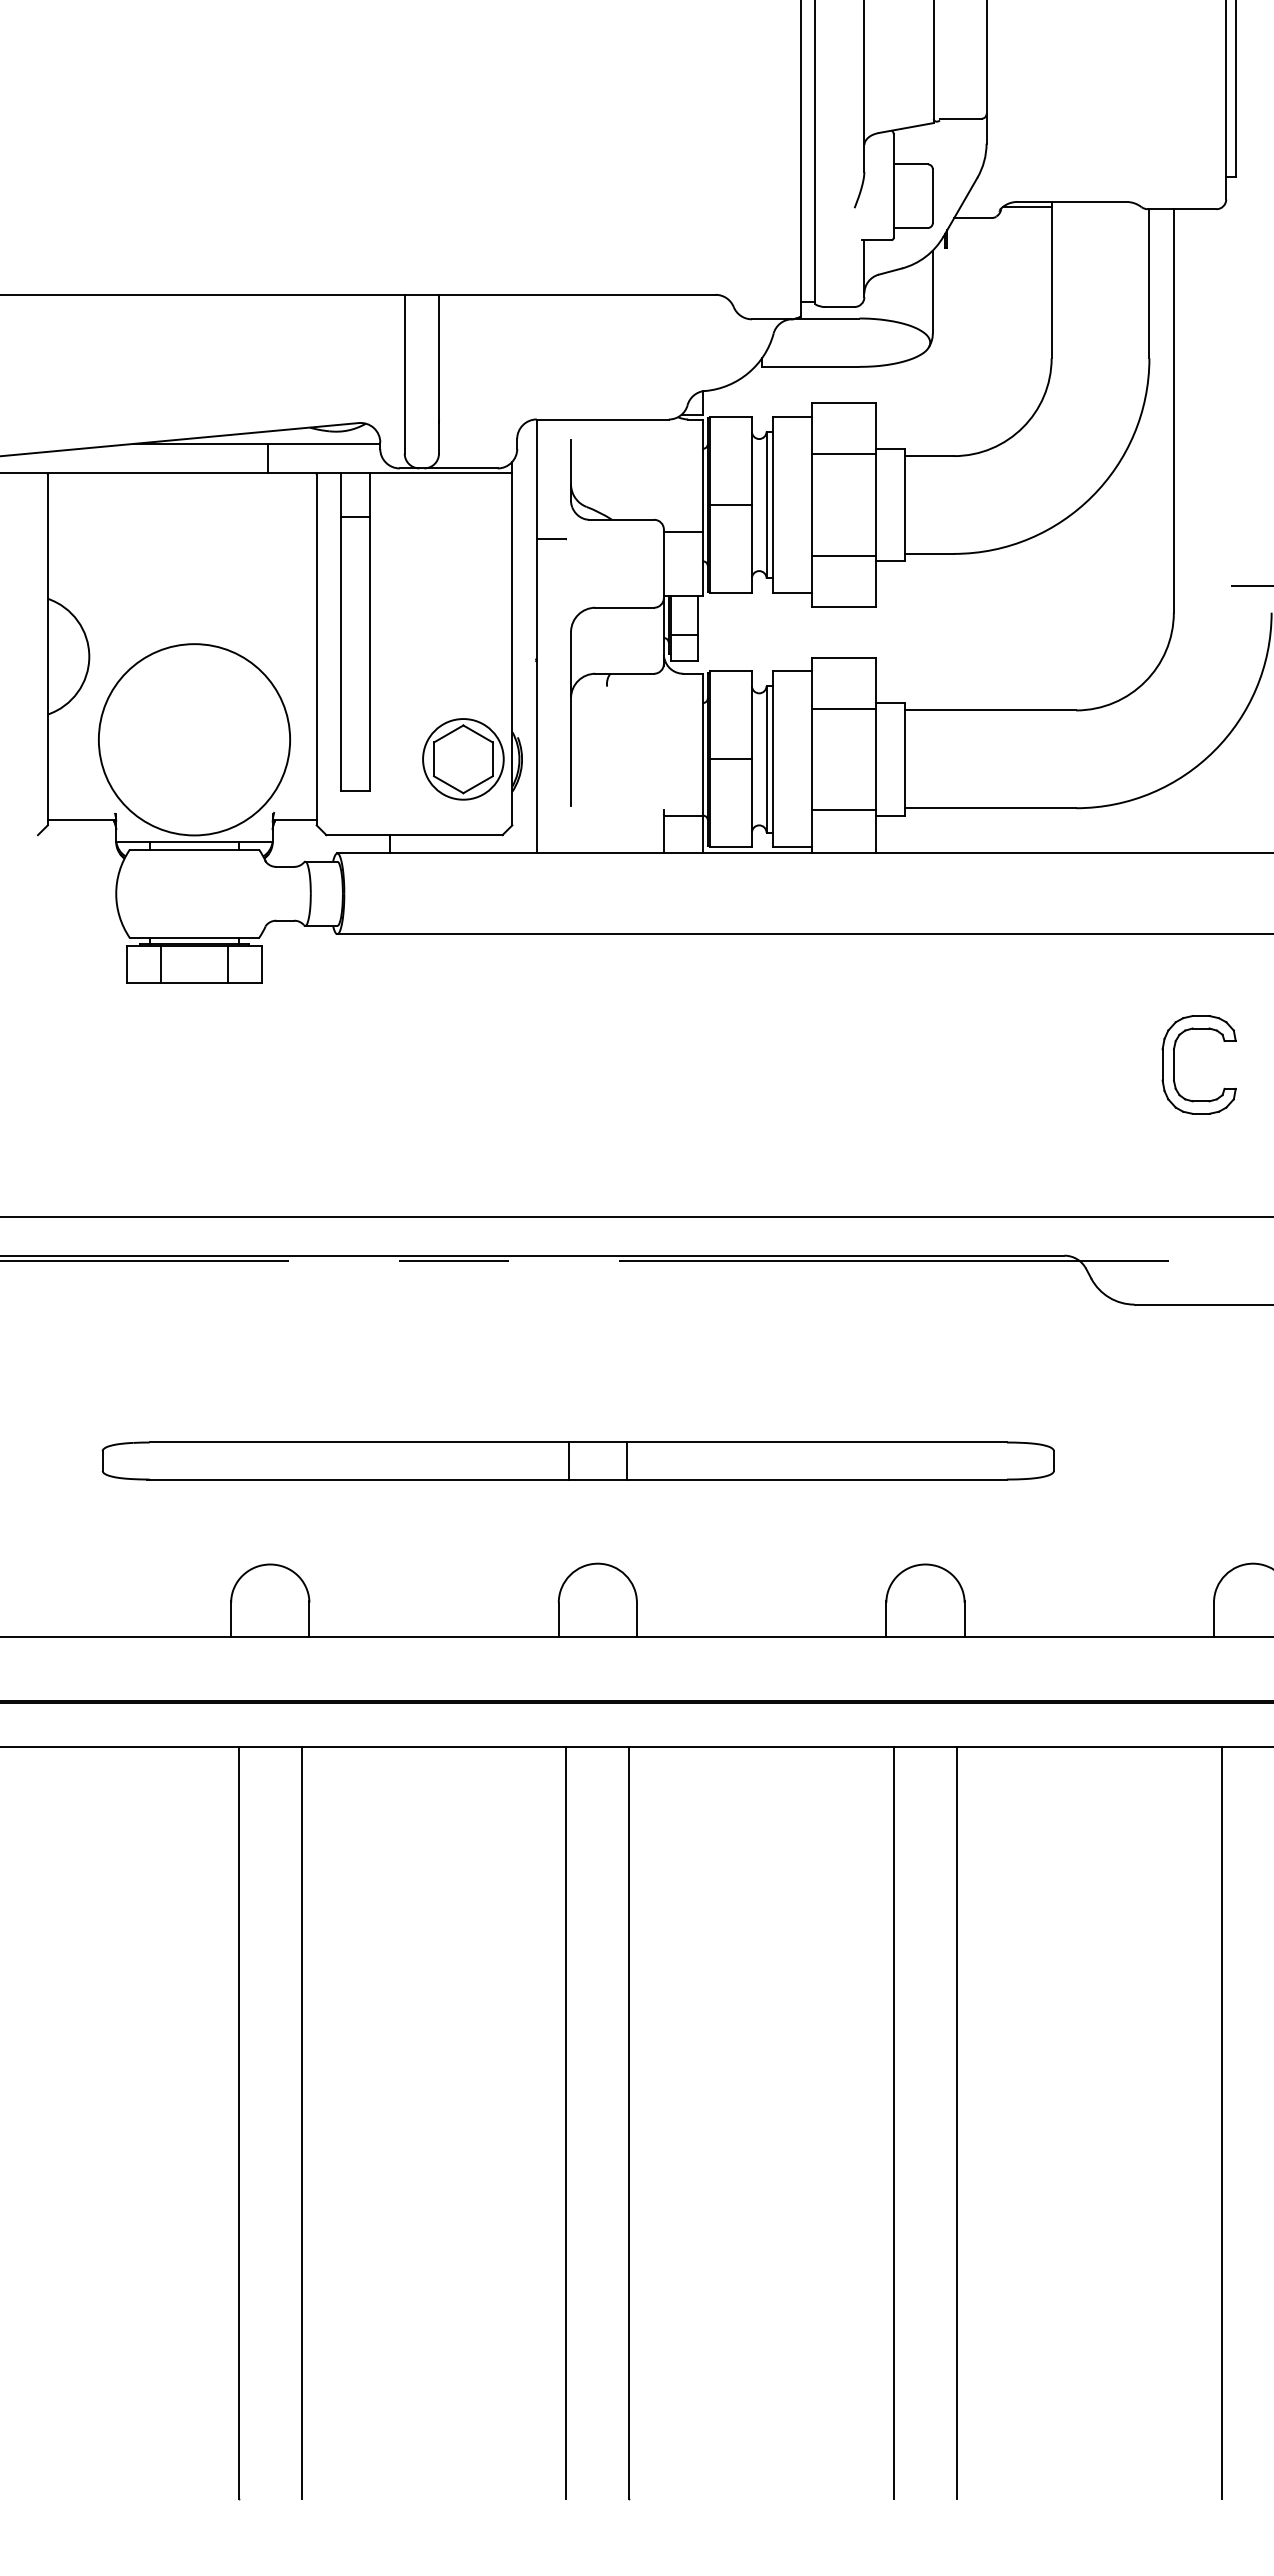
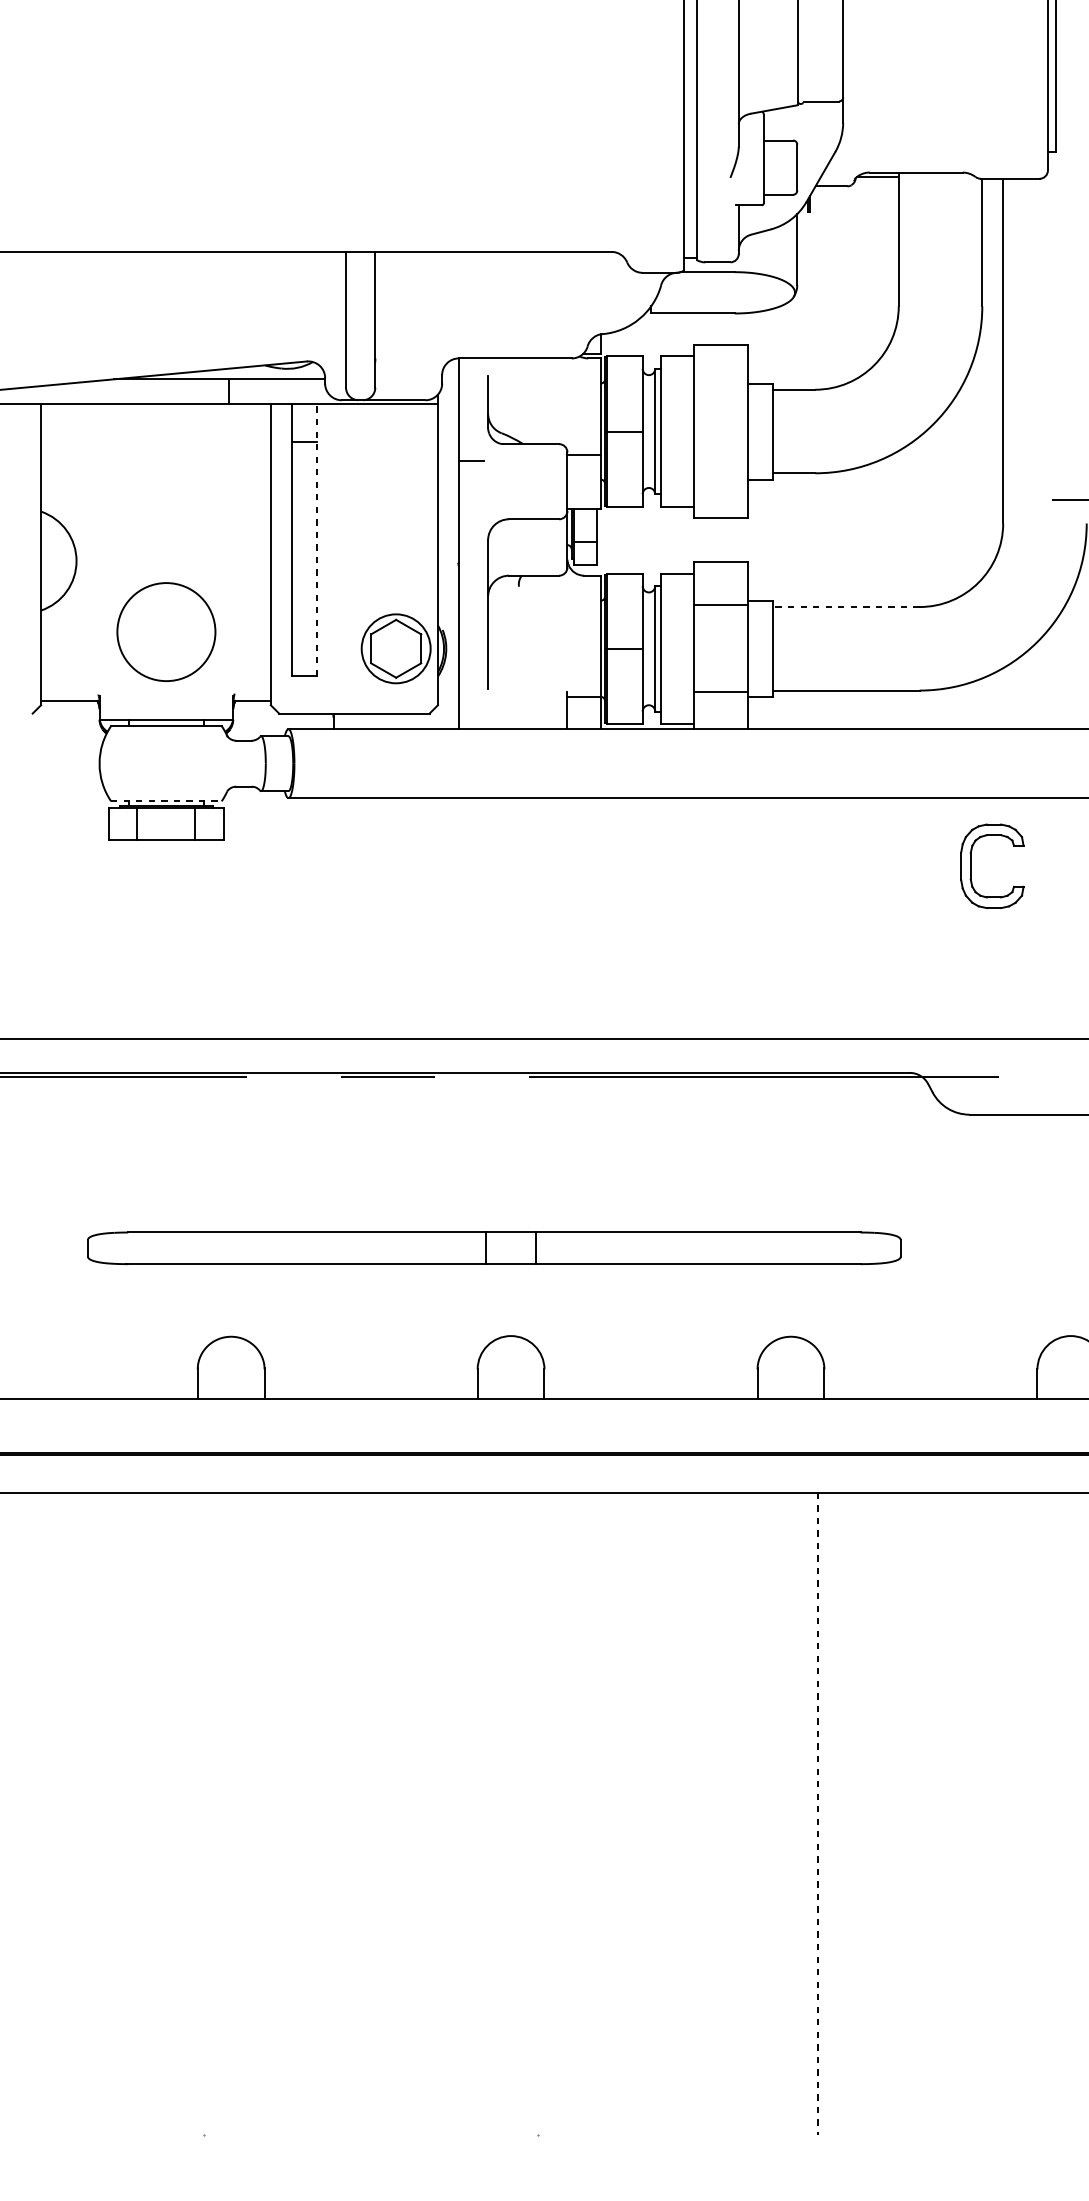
line: (843, 454) -> (720, 388), removed
line: (843, 555) -> (720, 474), removed
line: (370, 632) -> (316, 540), solid -> dashed
line: (990, 710) -> (846, 607), solid -> dashed
circle: (194, 739) -> (166, 631), size x0.6
line: (194, 937) -> (166, 801), solid -> dashed
part: (1174, 1064) -> (971, 865), moved
line: (238, 2122) -> (204, 1813), removed
line: (301, 2122) -> (257, 1813), removed
line: (566, 2122) -> (484, 1813), removed
line: (629, 2122) -> (538, 1813), removed
line: (894, 2122) -> (764, 1813), removed
line: (957, 2122) -> (818, 1813), solid -> dashed
line: (1221, 2122) -> (1043, 1813), removed

